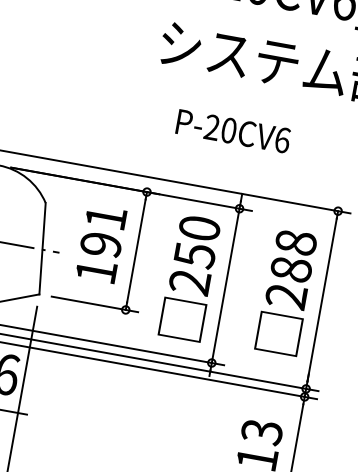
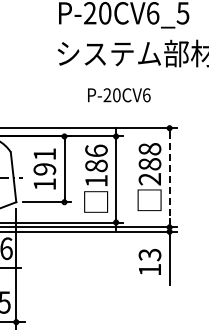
text: (233, 131) -> (119, 95), moved
text: (194, 254) -> (96, 165), 250 -> 186
line: (321, 301) -> (169, 178), solid -> dashed

